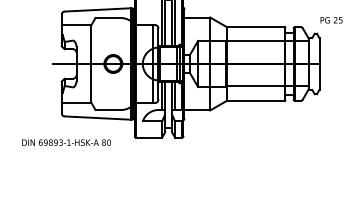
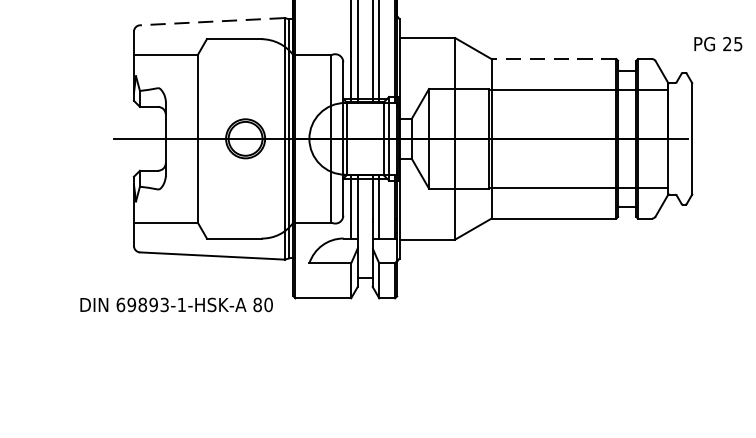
line: (97, 9) -> (211, 20), solid -> dashed
line: (255, 27) -> (553, 59), solid -> dashed
text: (66, 142) -> (176, 304), moved

